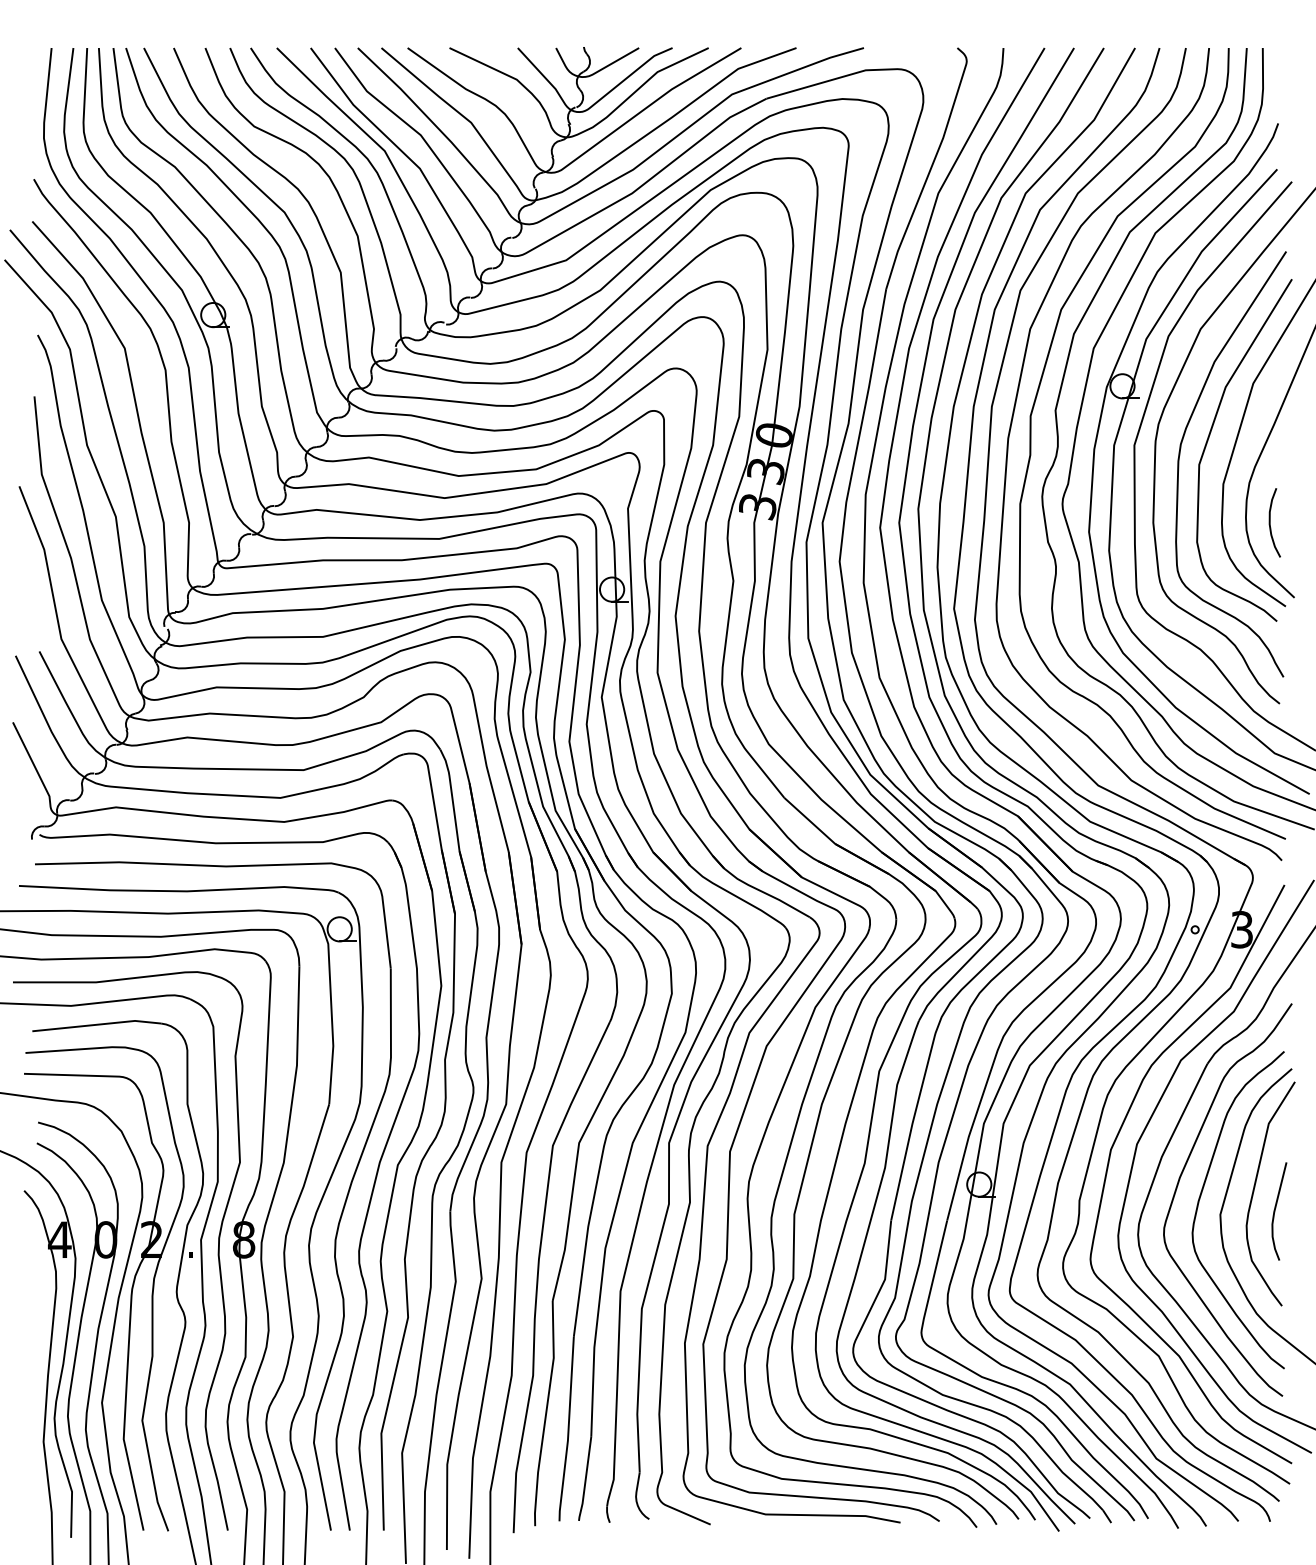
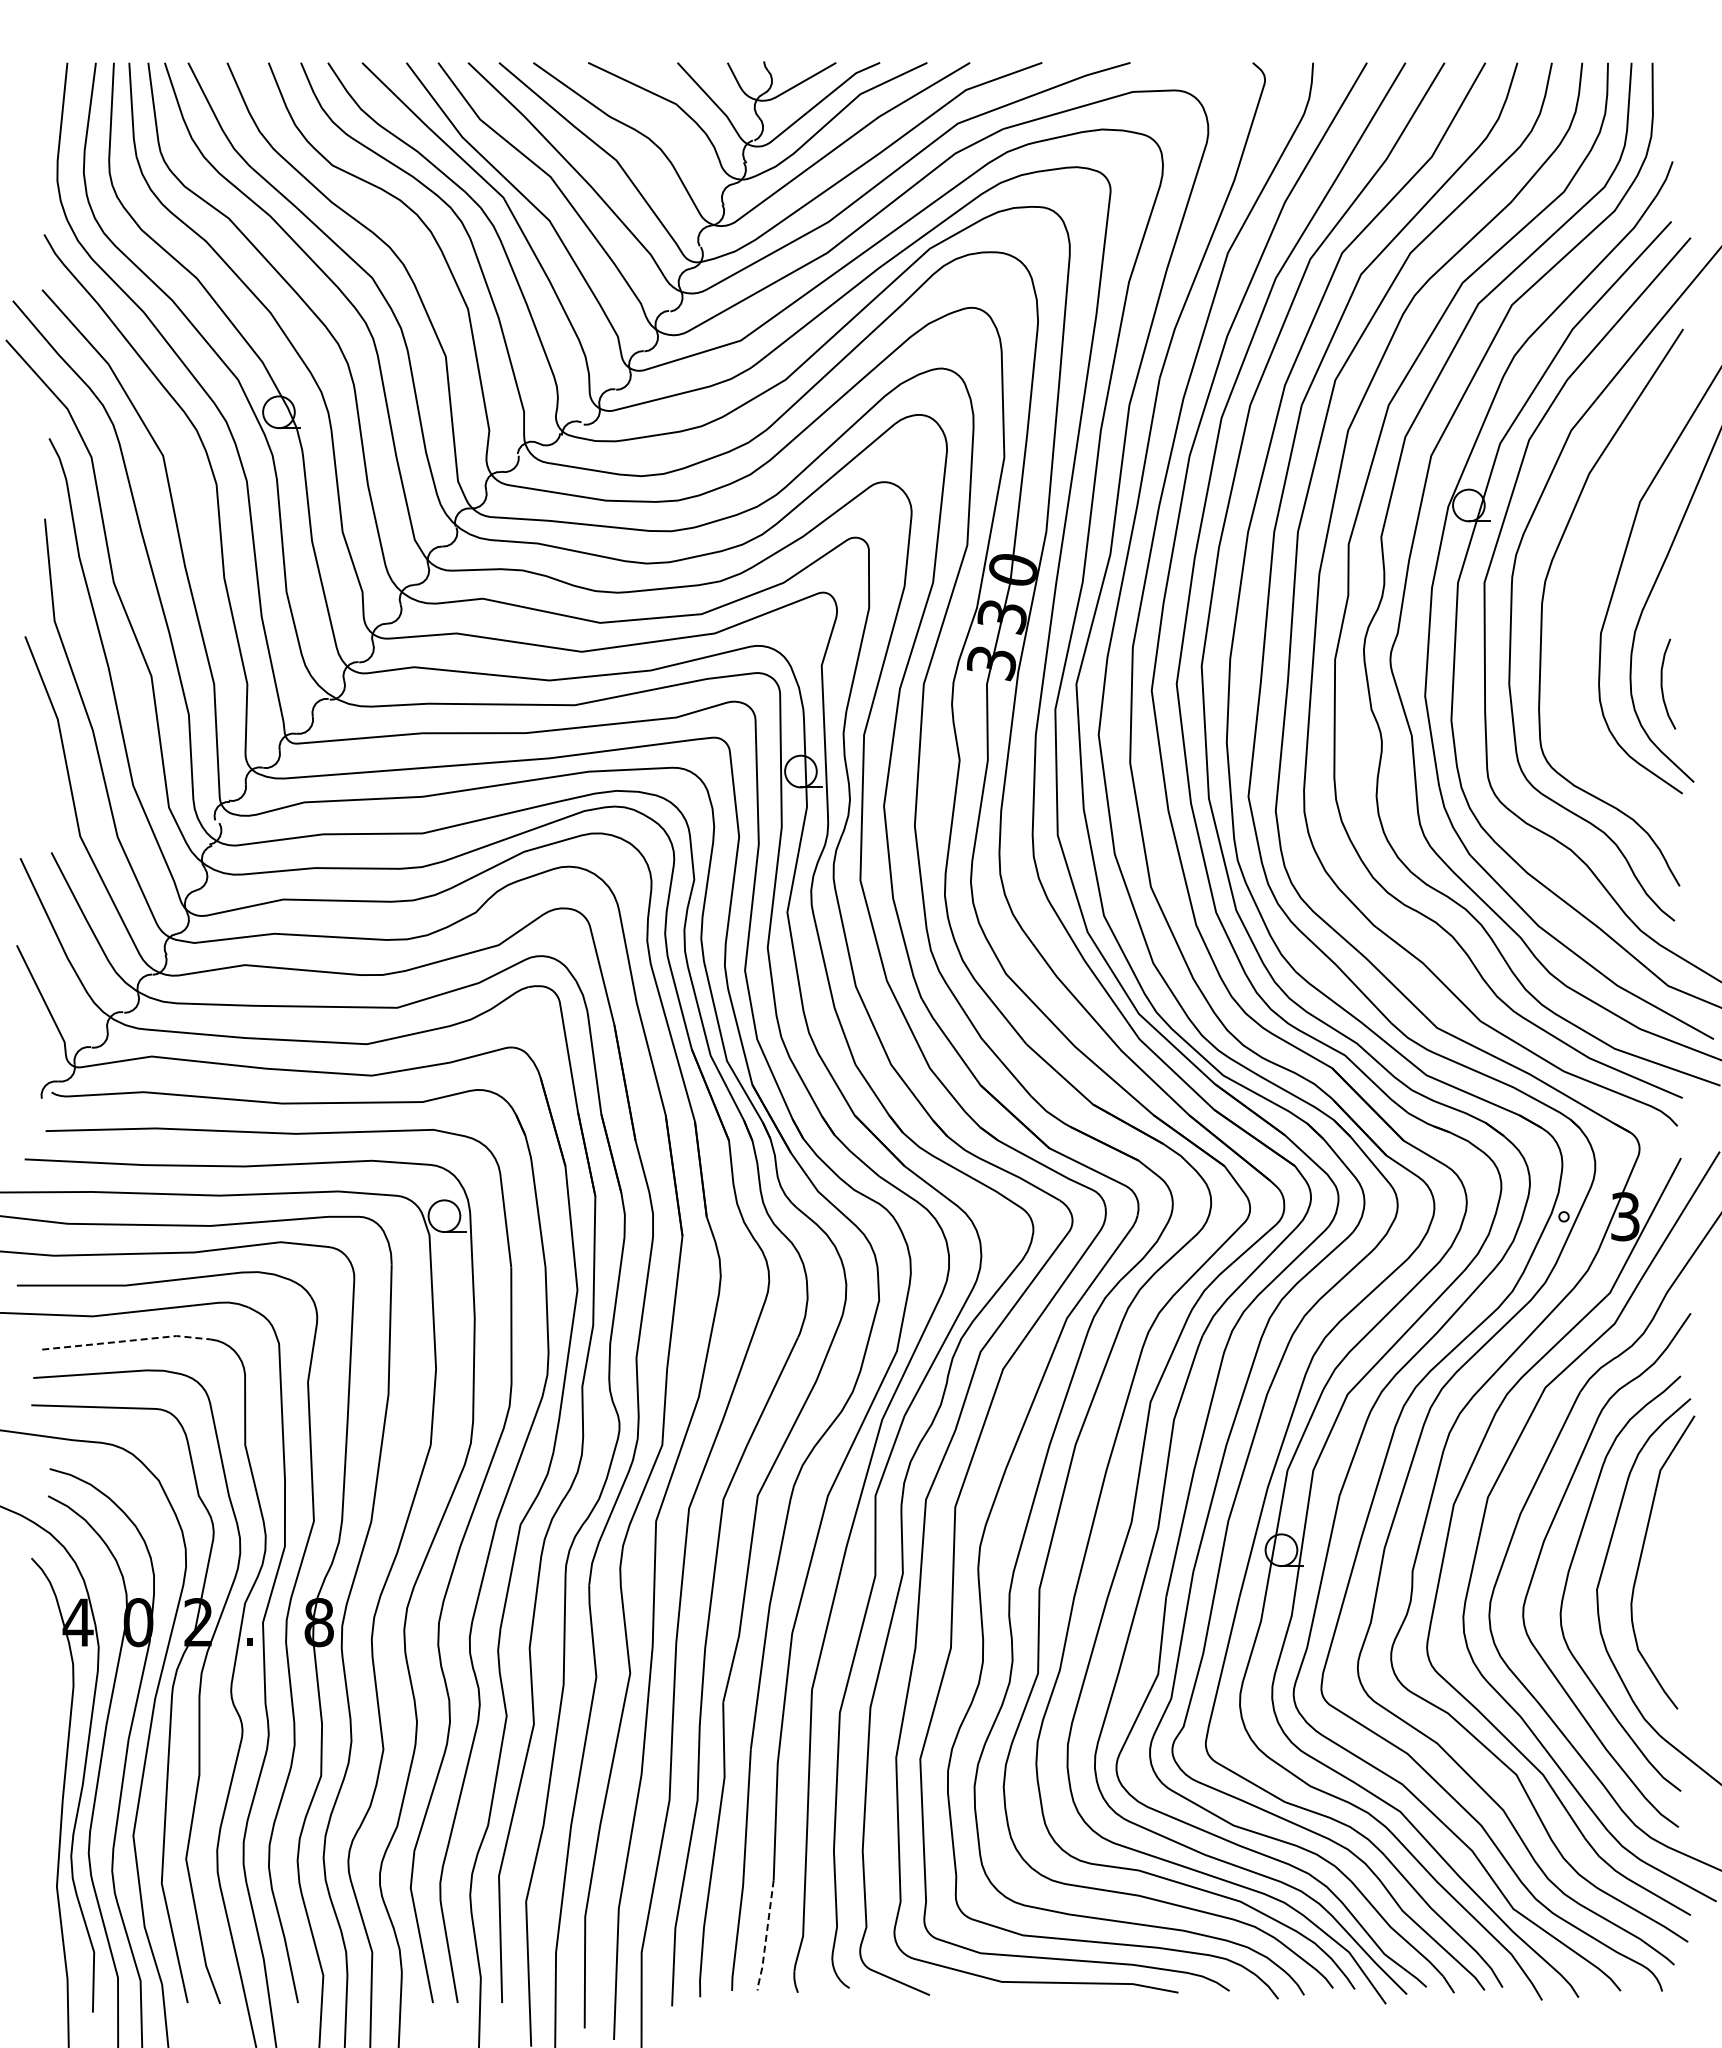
curve: (1209, 438) -> (1582, 573), removed
line: (97, 1025) -> (127, 1341), solid -> dashed
curve: (1275, 1210) -> (1669, 1583), removed
line: (585, 1480) -> (766, 1937), solid -> dashed

